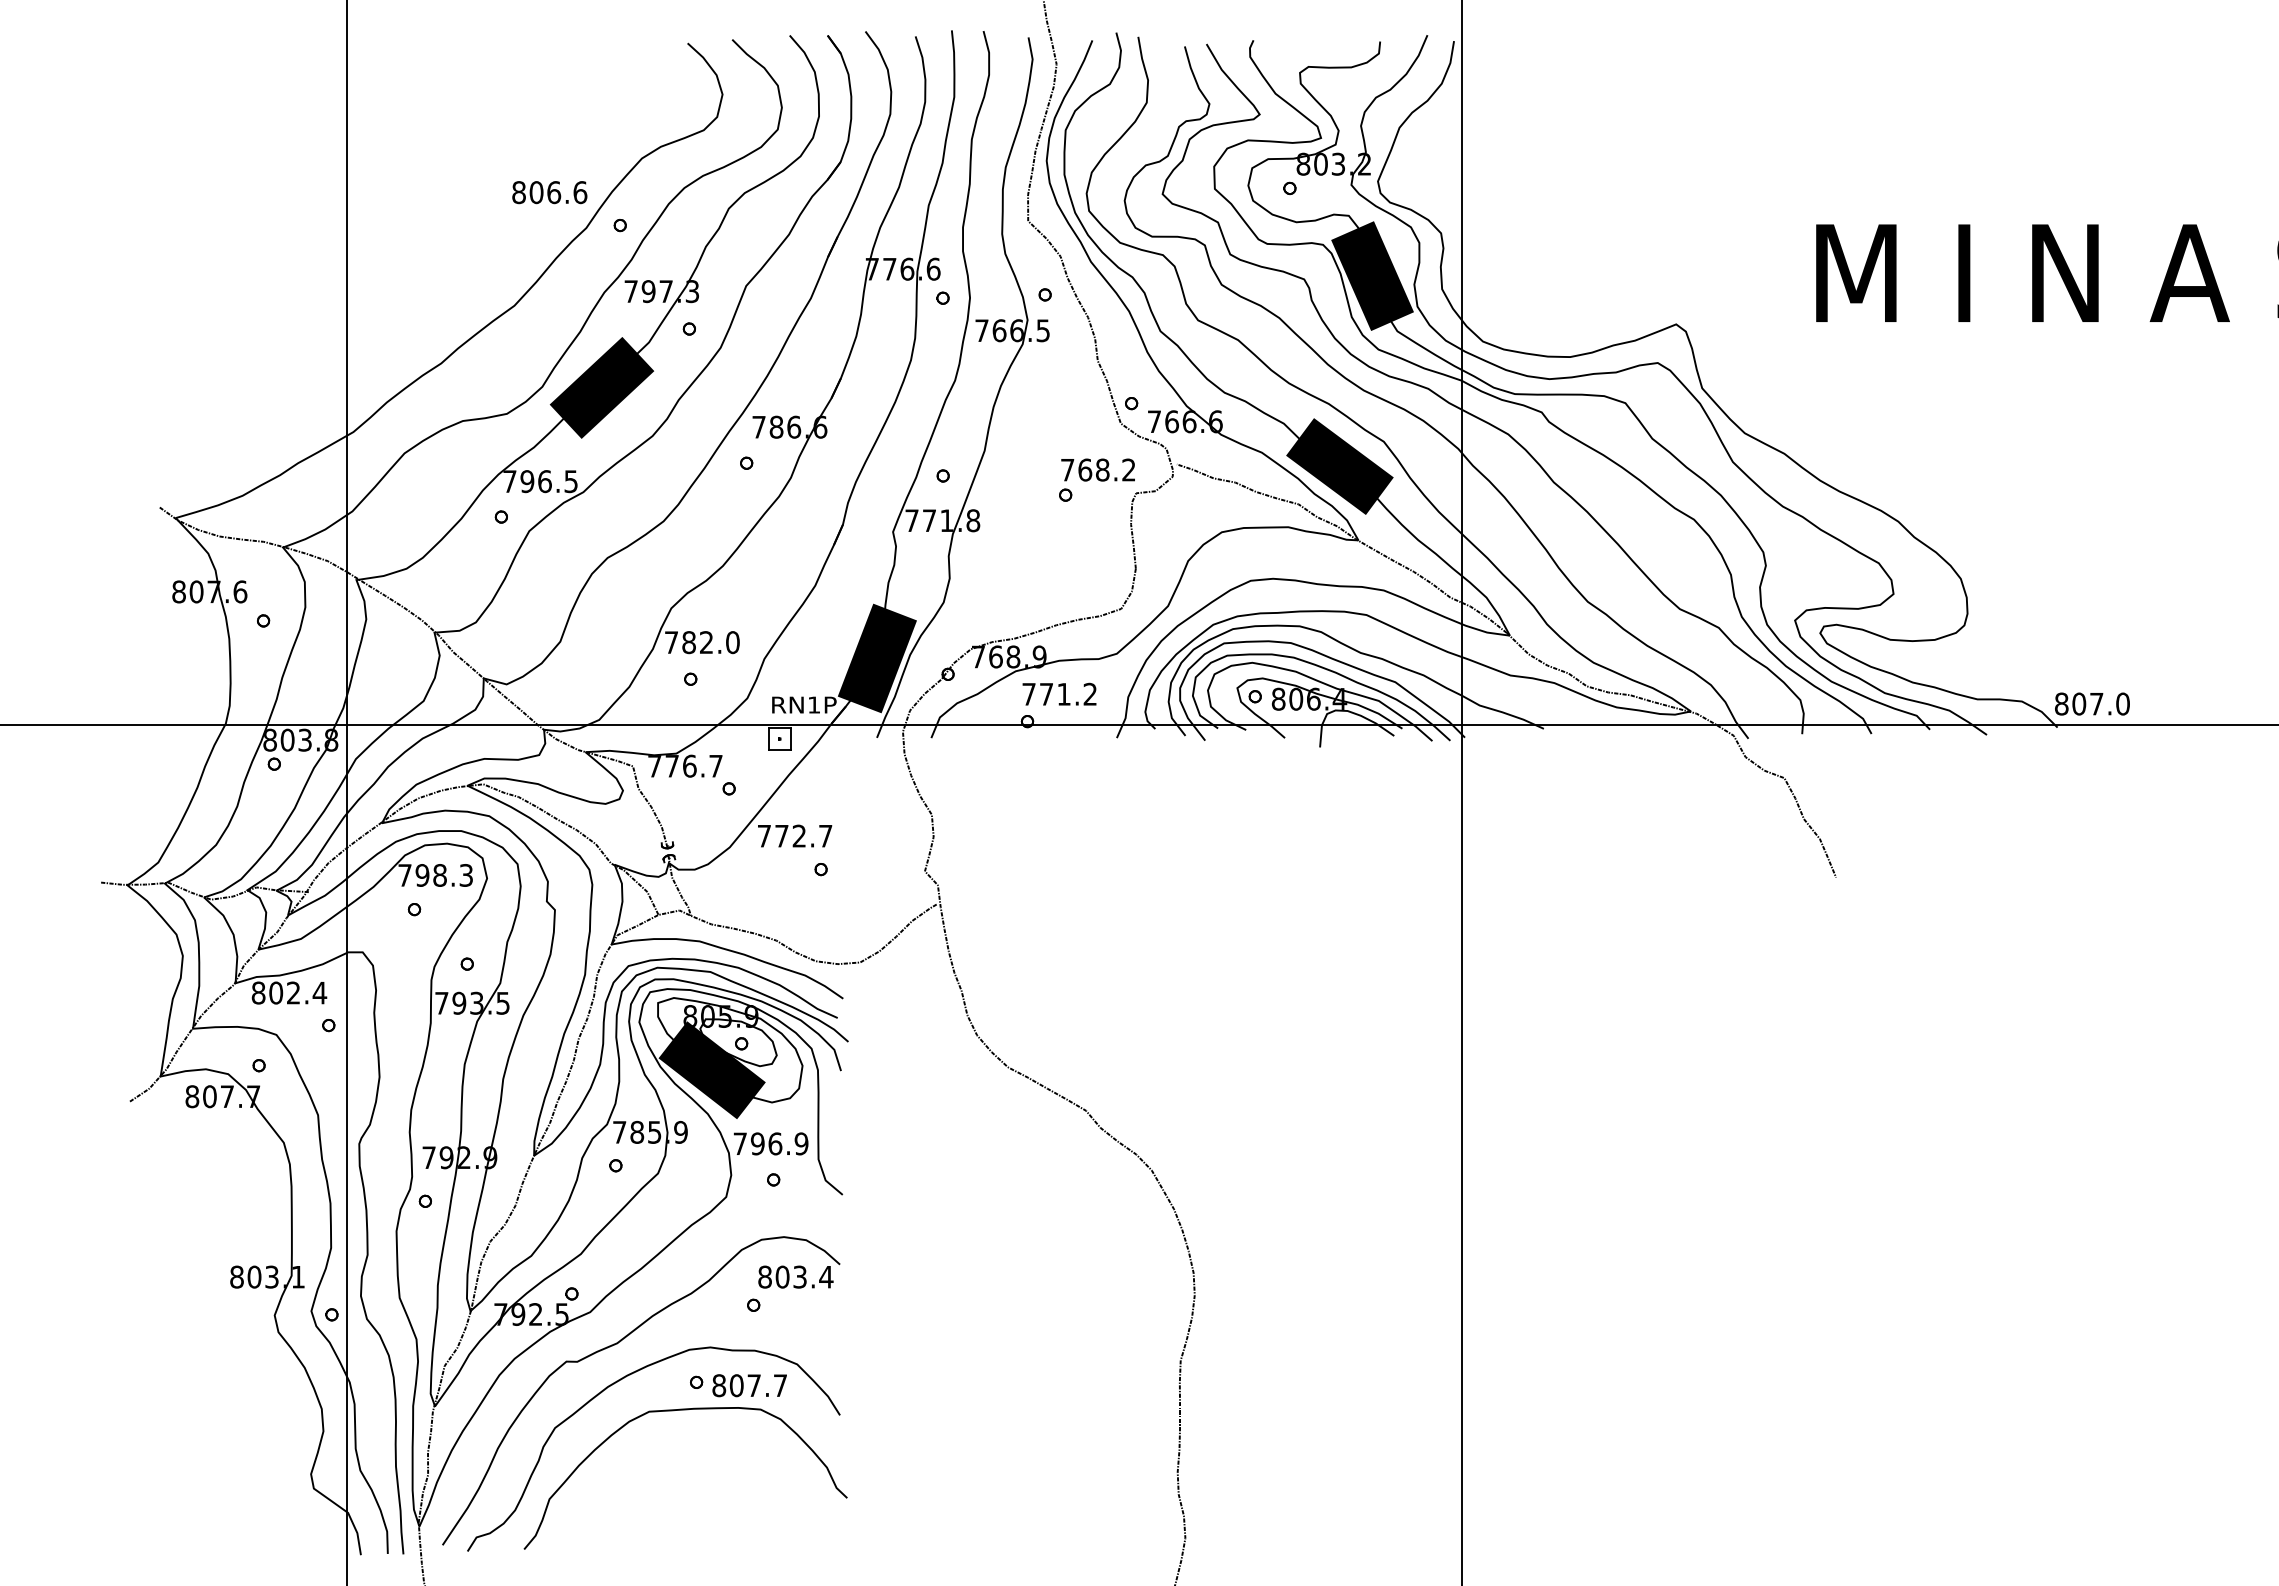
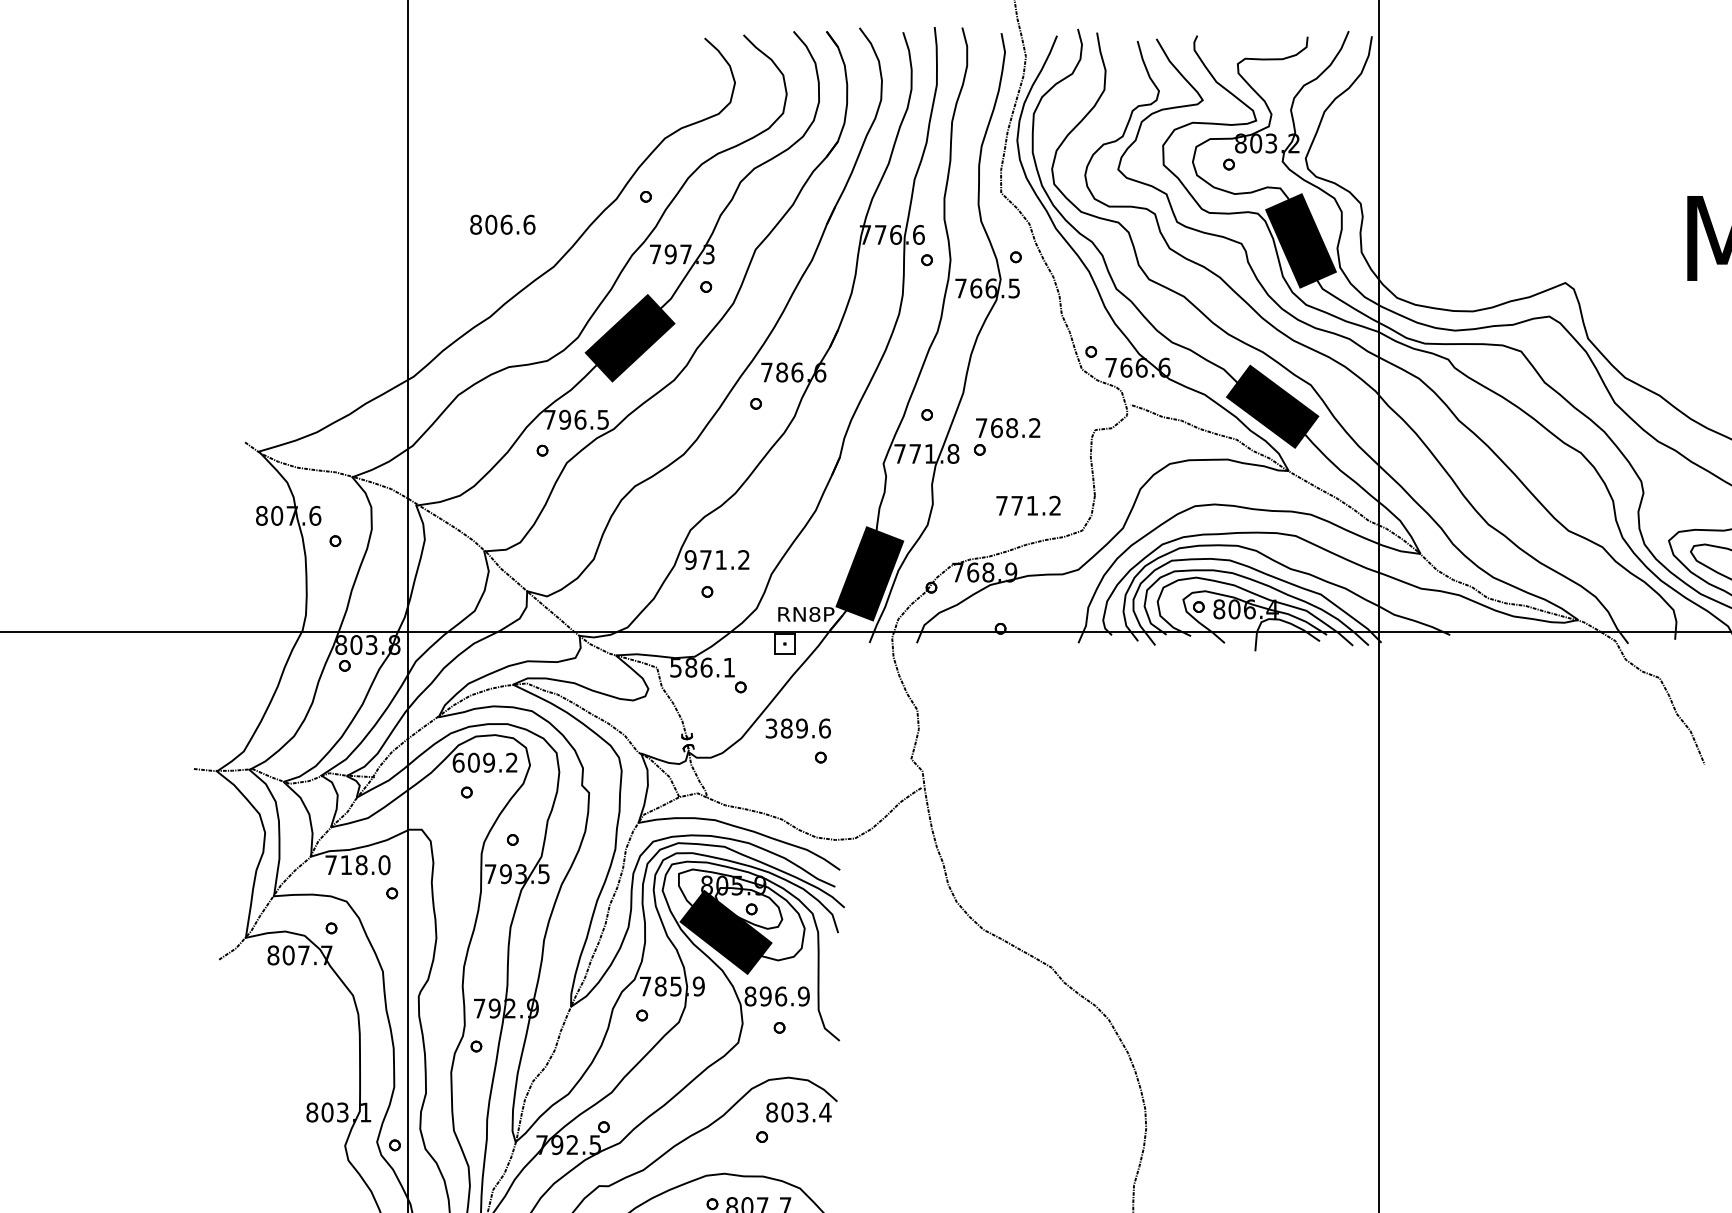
text: (549, 192) -> (502, 224), moved
part: (1096, 479) -> (1006, 436), moved
text: (701, 642) -> (716, 559), 782.0 -> 971.2
text: (1059, 693) -> (1028, 505), moved
text: (814, 704) -> (815, 613), RN1P -> RN8P
text: (685, 766) -> (702, 667), 776.7 -> 586.1
text: (794, 835) -> (797, 727), 772.7 -> 389.6
text: (435, 875) -> (485, 762), 798.3 -> 609.2
text: (289, 992) -> (358, 864), 802.4 -> 718.0
text: (740, 1143) -> (750, 996), 796.9 -> 896.9

